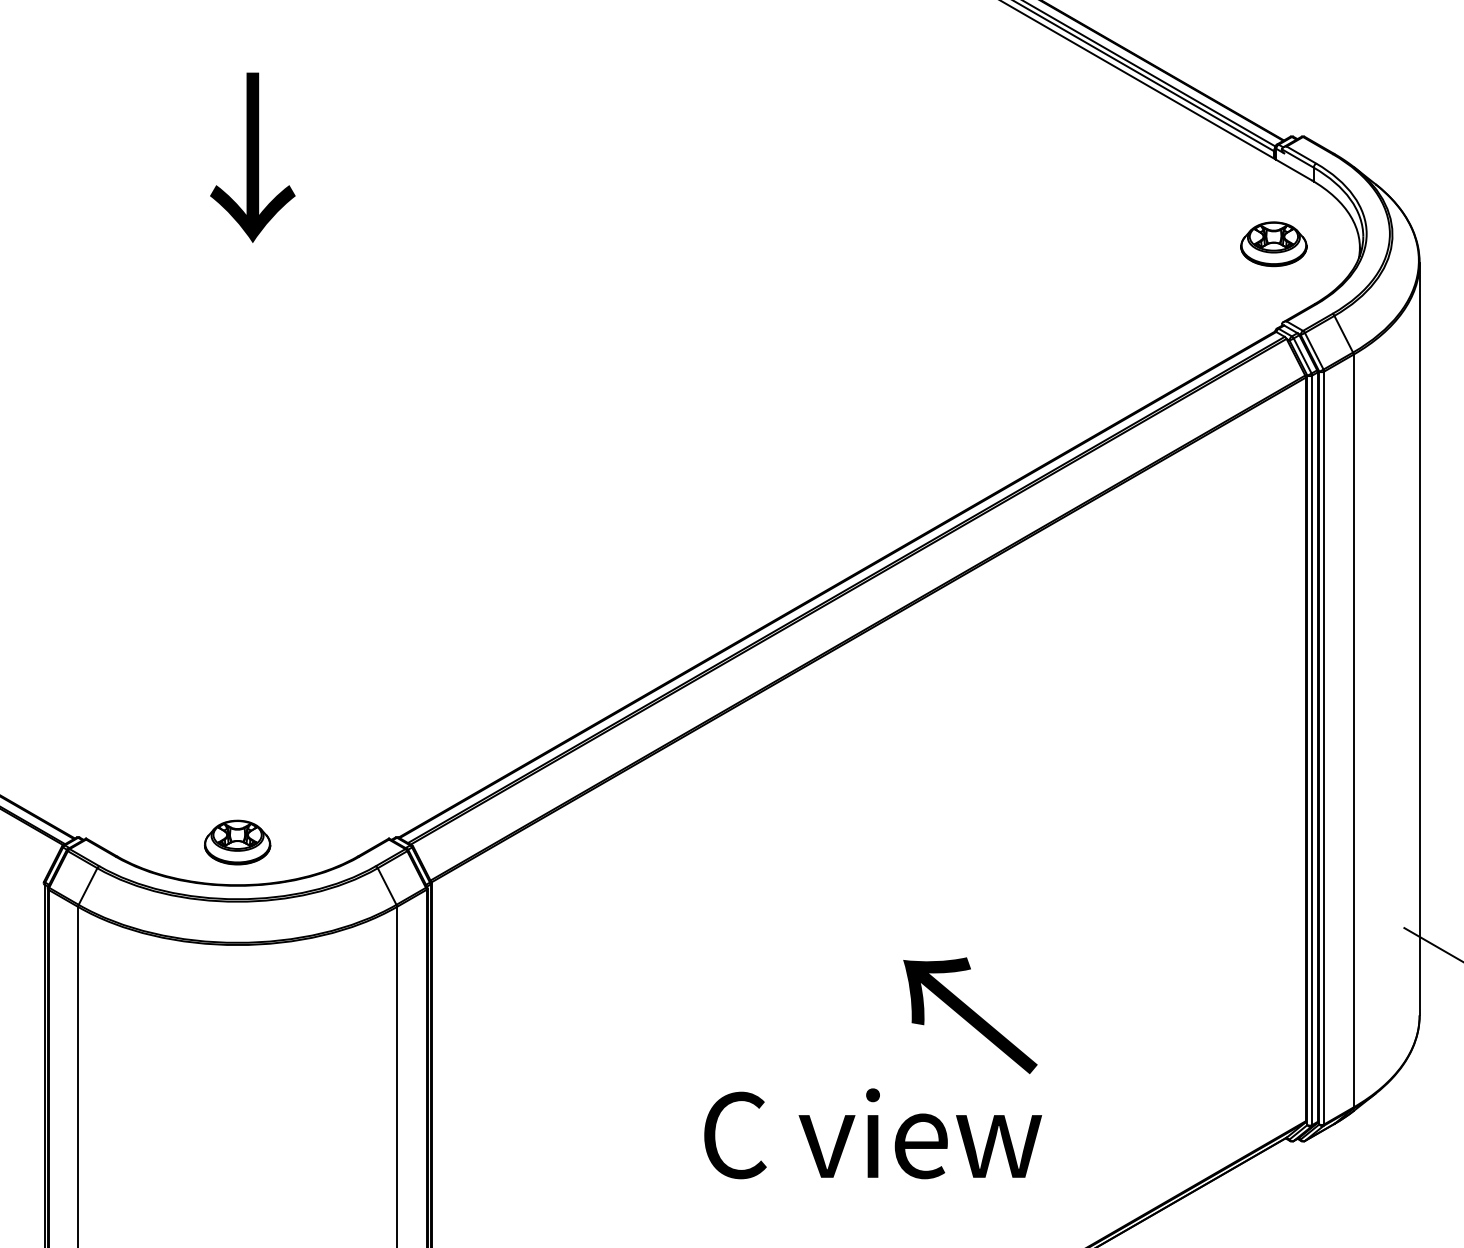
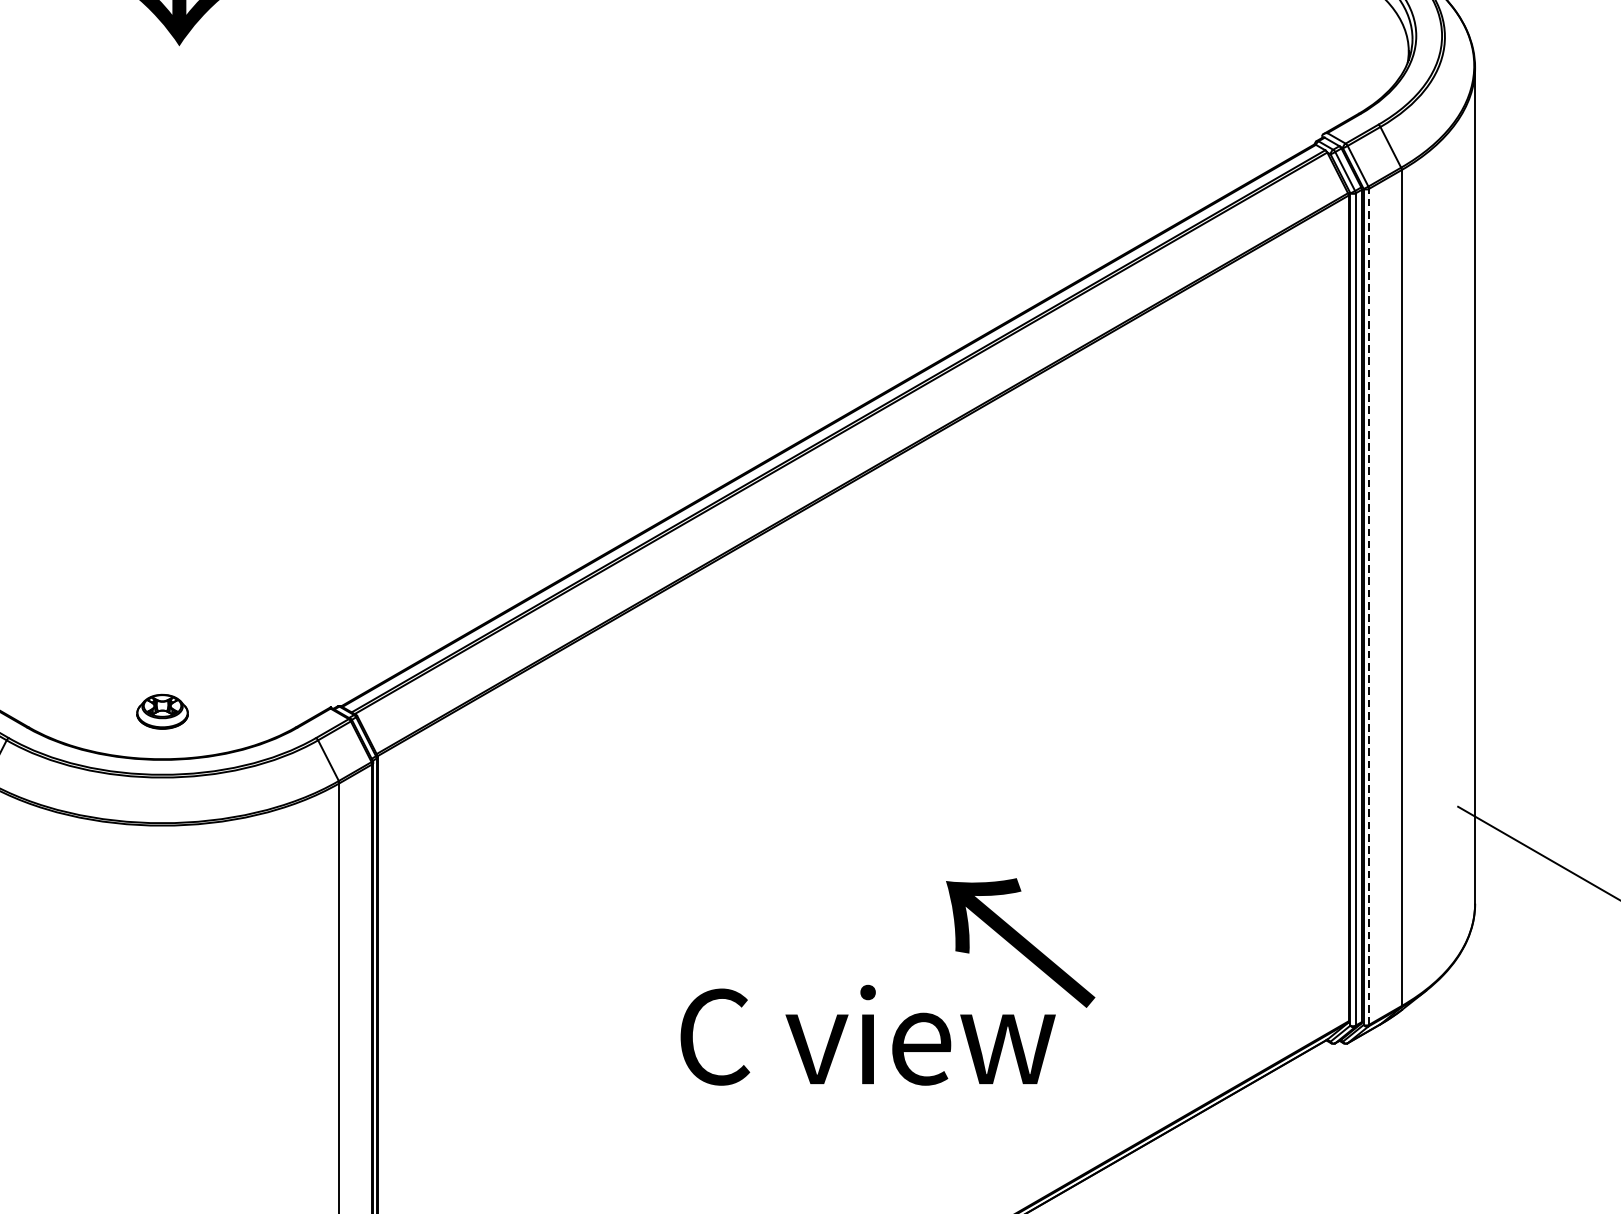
part: (1273, 244) -> (1312, 47), removed
line: (1324, 747) -> (1369, 606), solid -> dashed
part: (237, 842) -> (162, 711), size x0.7
text: (970, 1015) -> (1020, 942), moved

